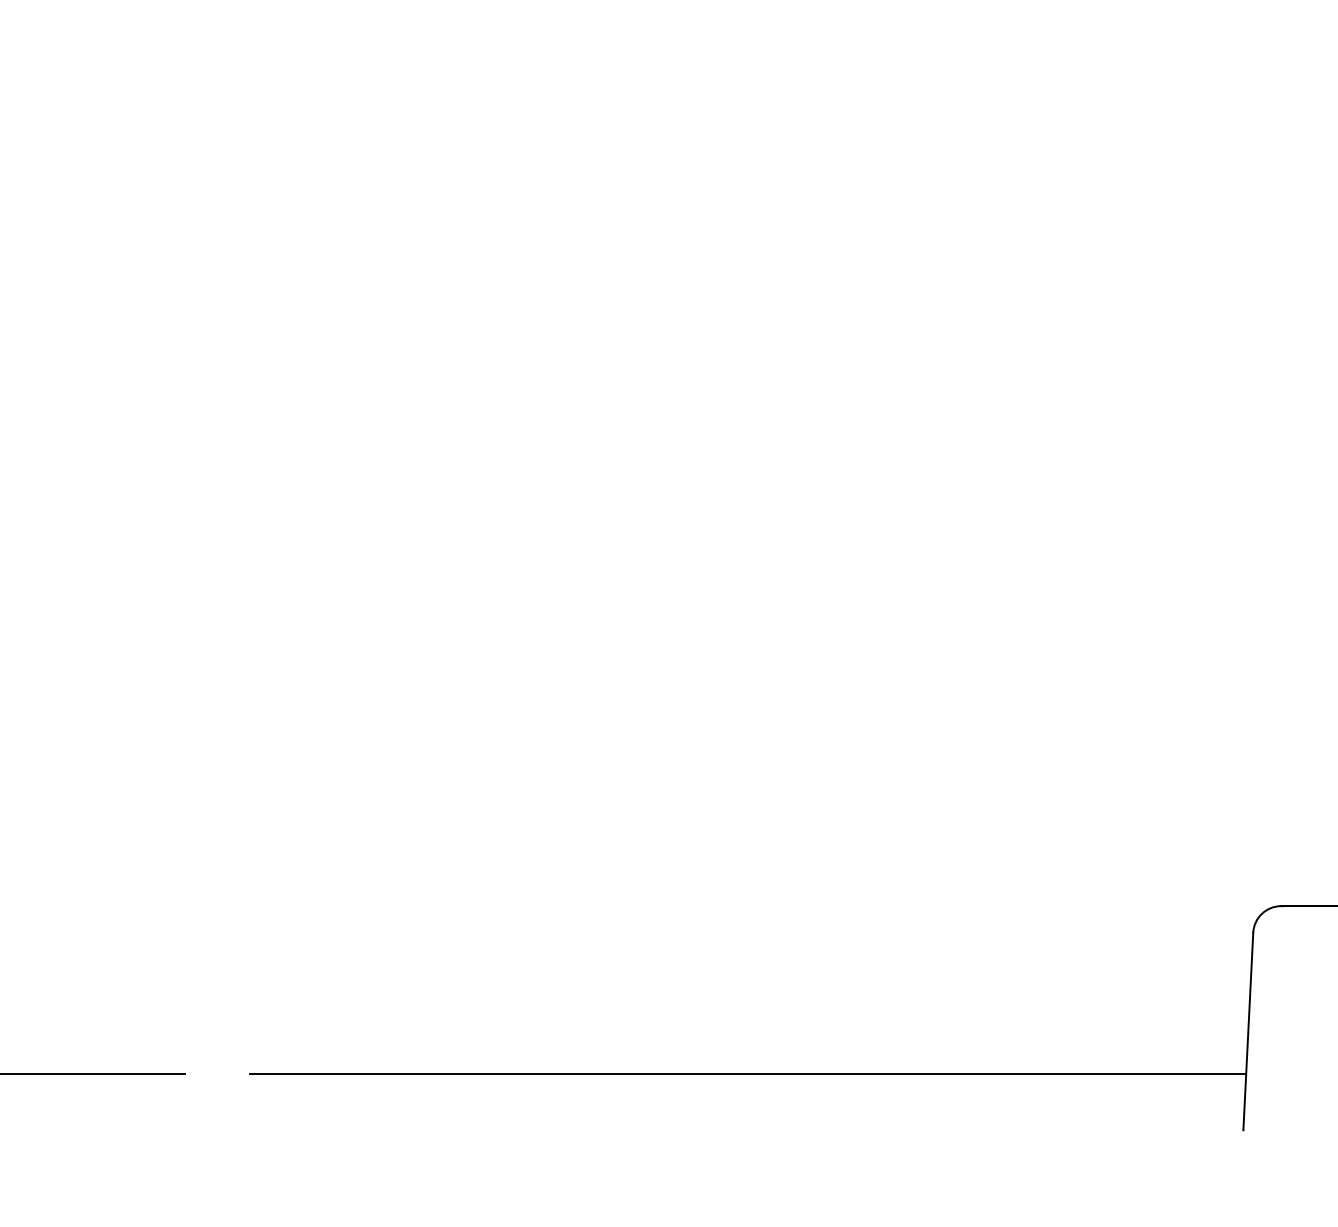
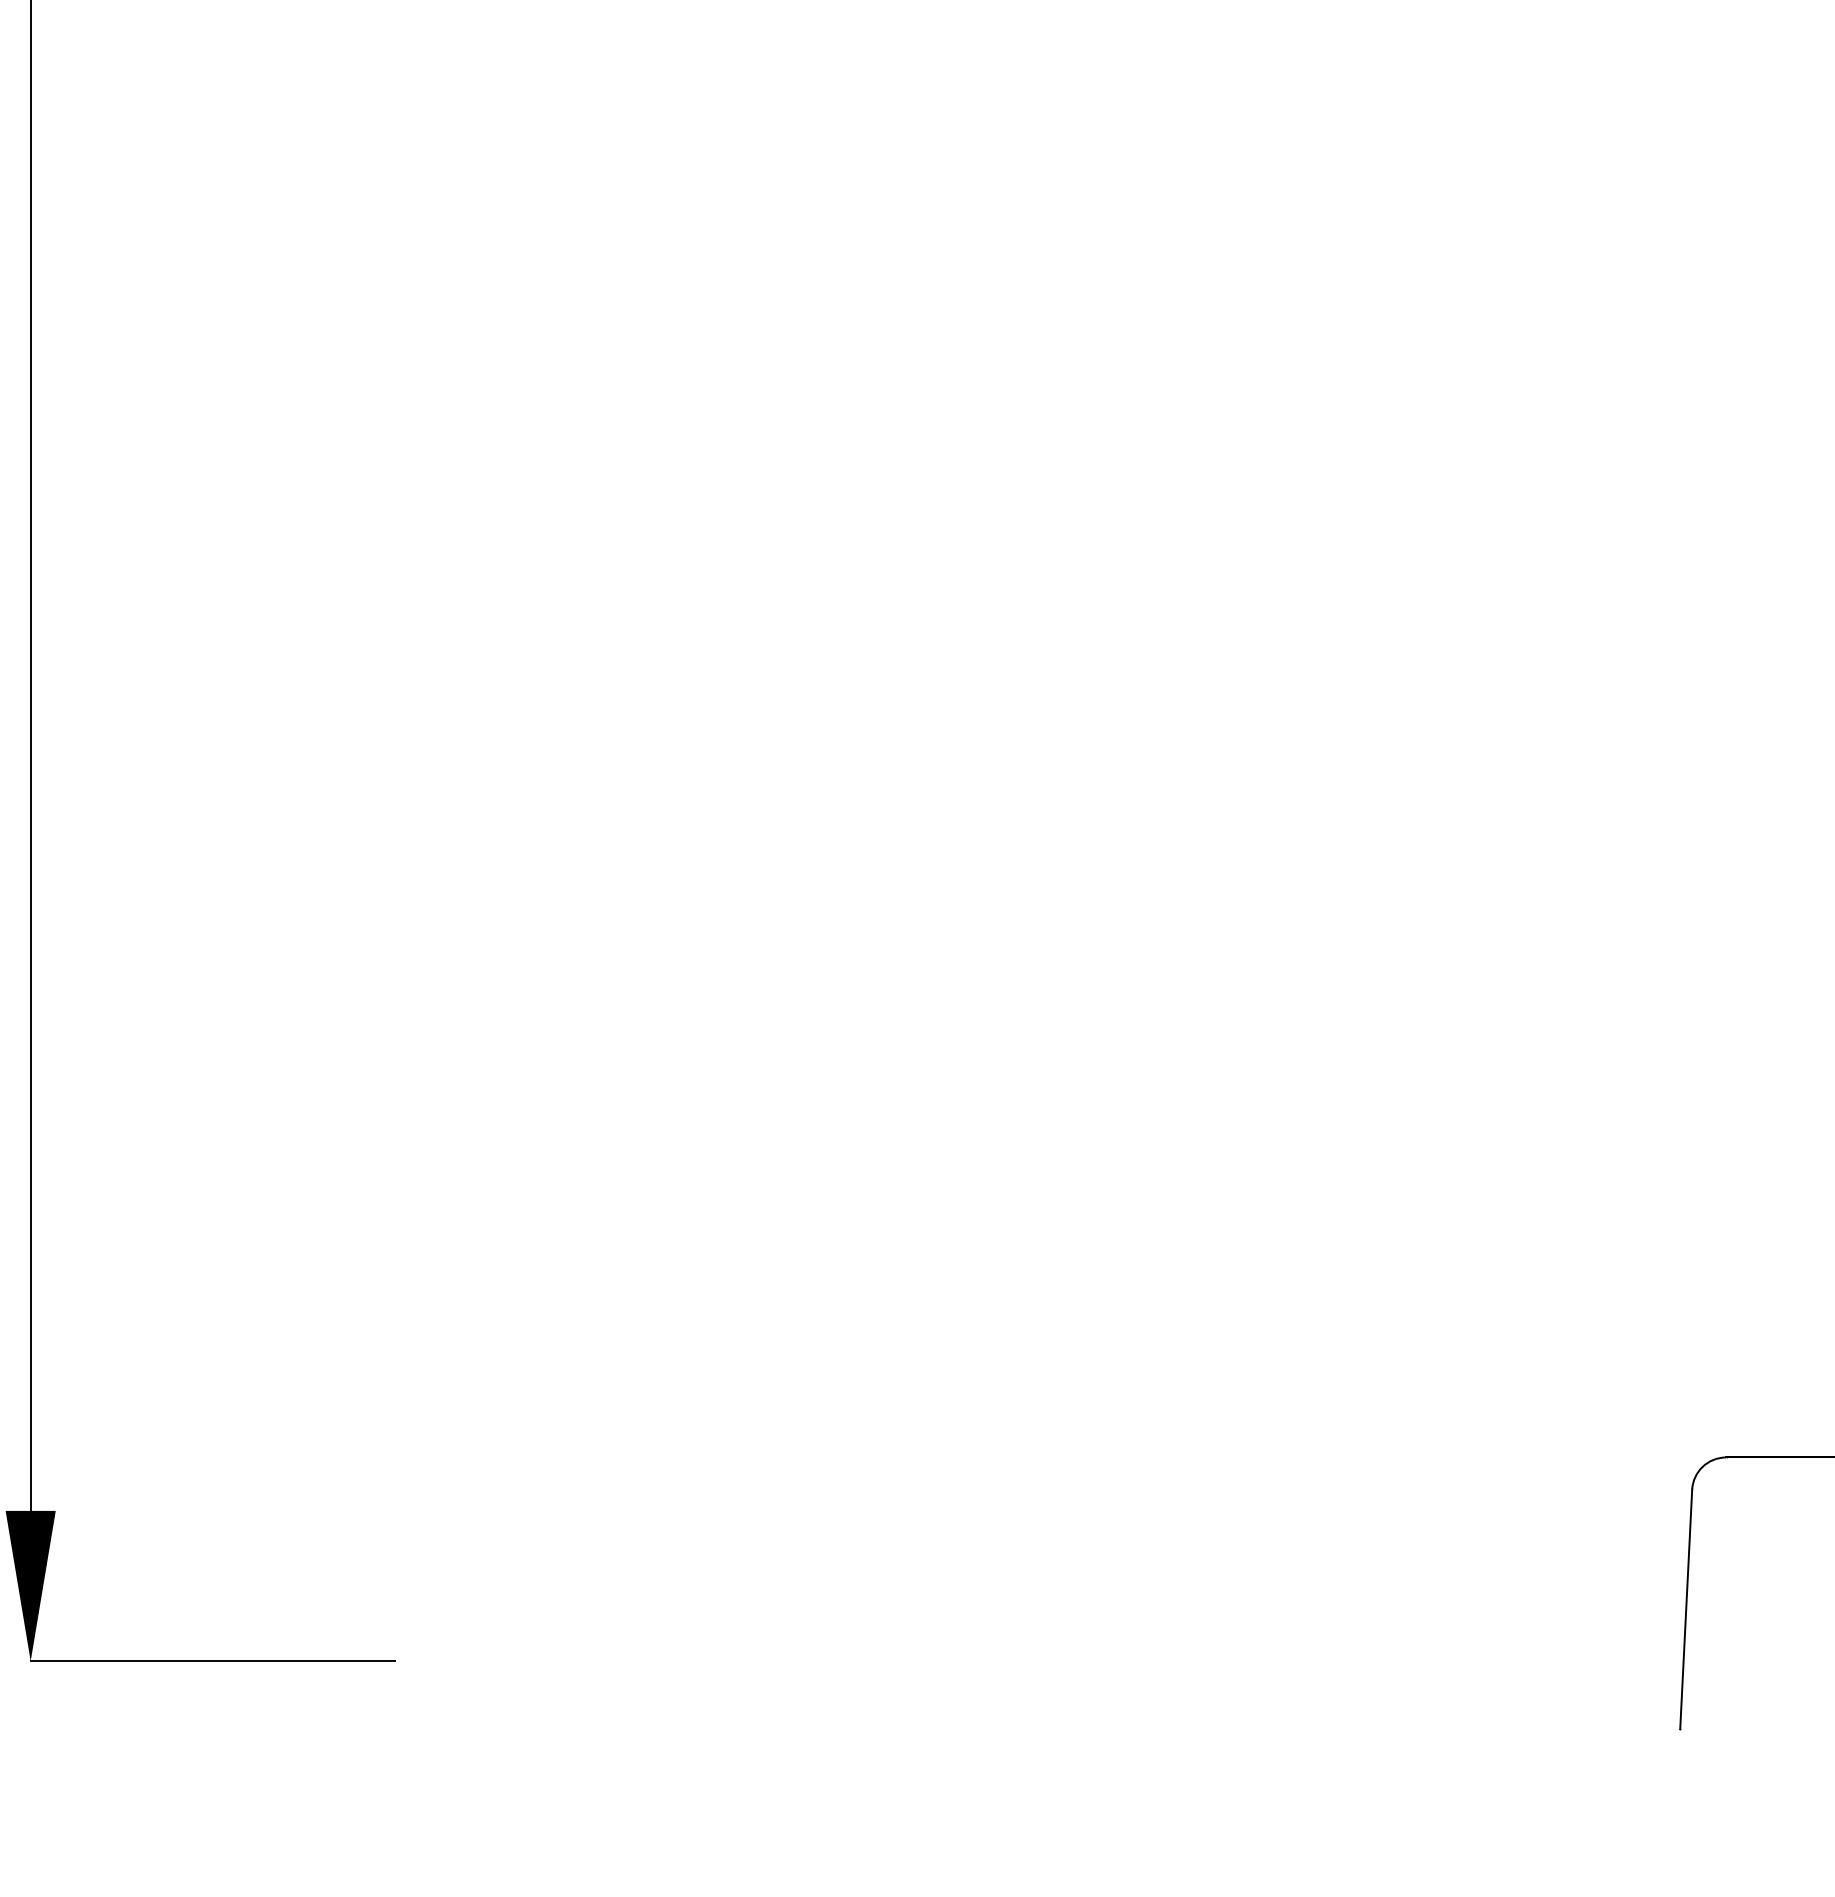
line: (748, 1074) -> (1078, 1661), removed

